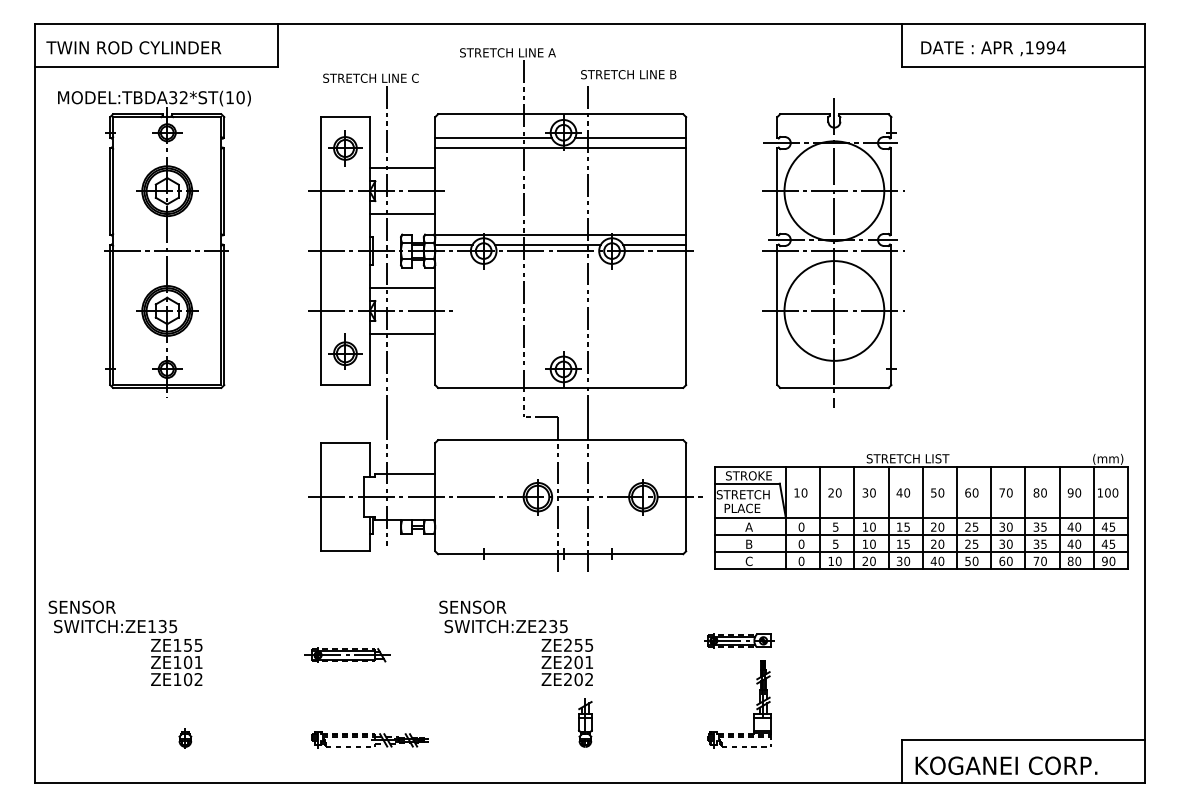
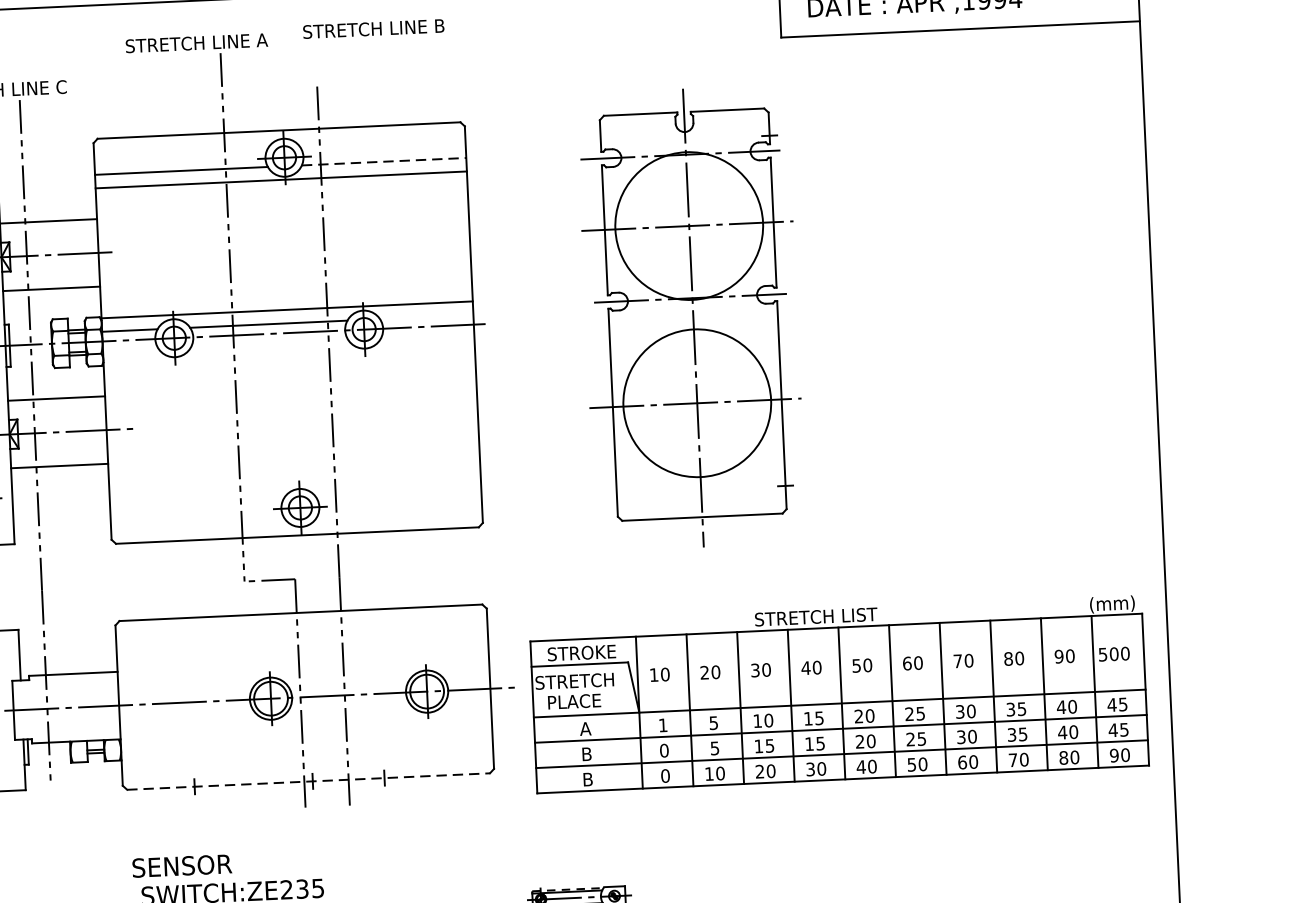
text: (628, 74) -> (373, 28), moved
line: (630, 138) -> (383, 161), solid -> dashed
line: (654, 244) -> (426, 316), removed
line: (832, 251) -> (690, 315), removed
text: (1099, 492) -> (1101, 654), 100 -> 500
text: (801, 526) -> (663, 724), 0 -> 1
text: (872, 543) -> (769, 744), 10 -> 15
line: (560, 554) -> (308, 782), solid -> dashed
text: (748, 561) -> (586, 779), C -> B

